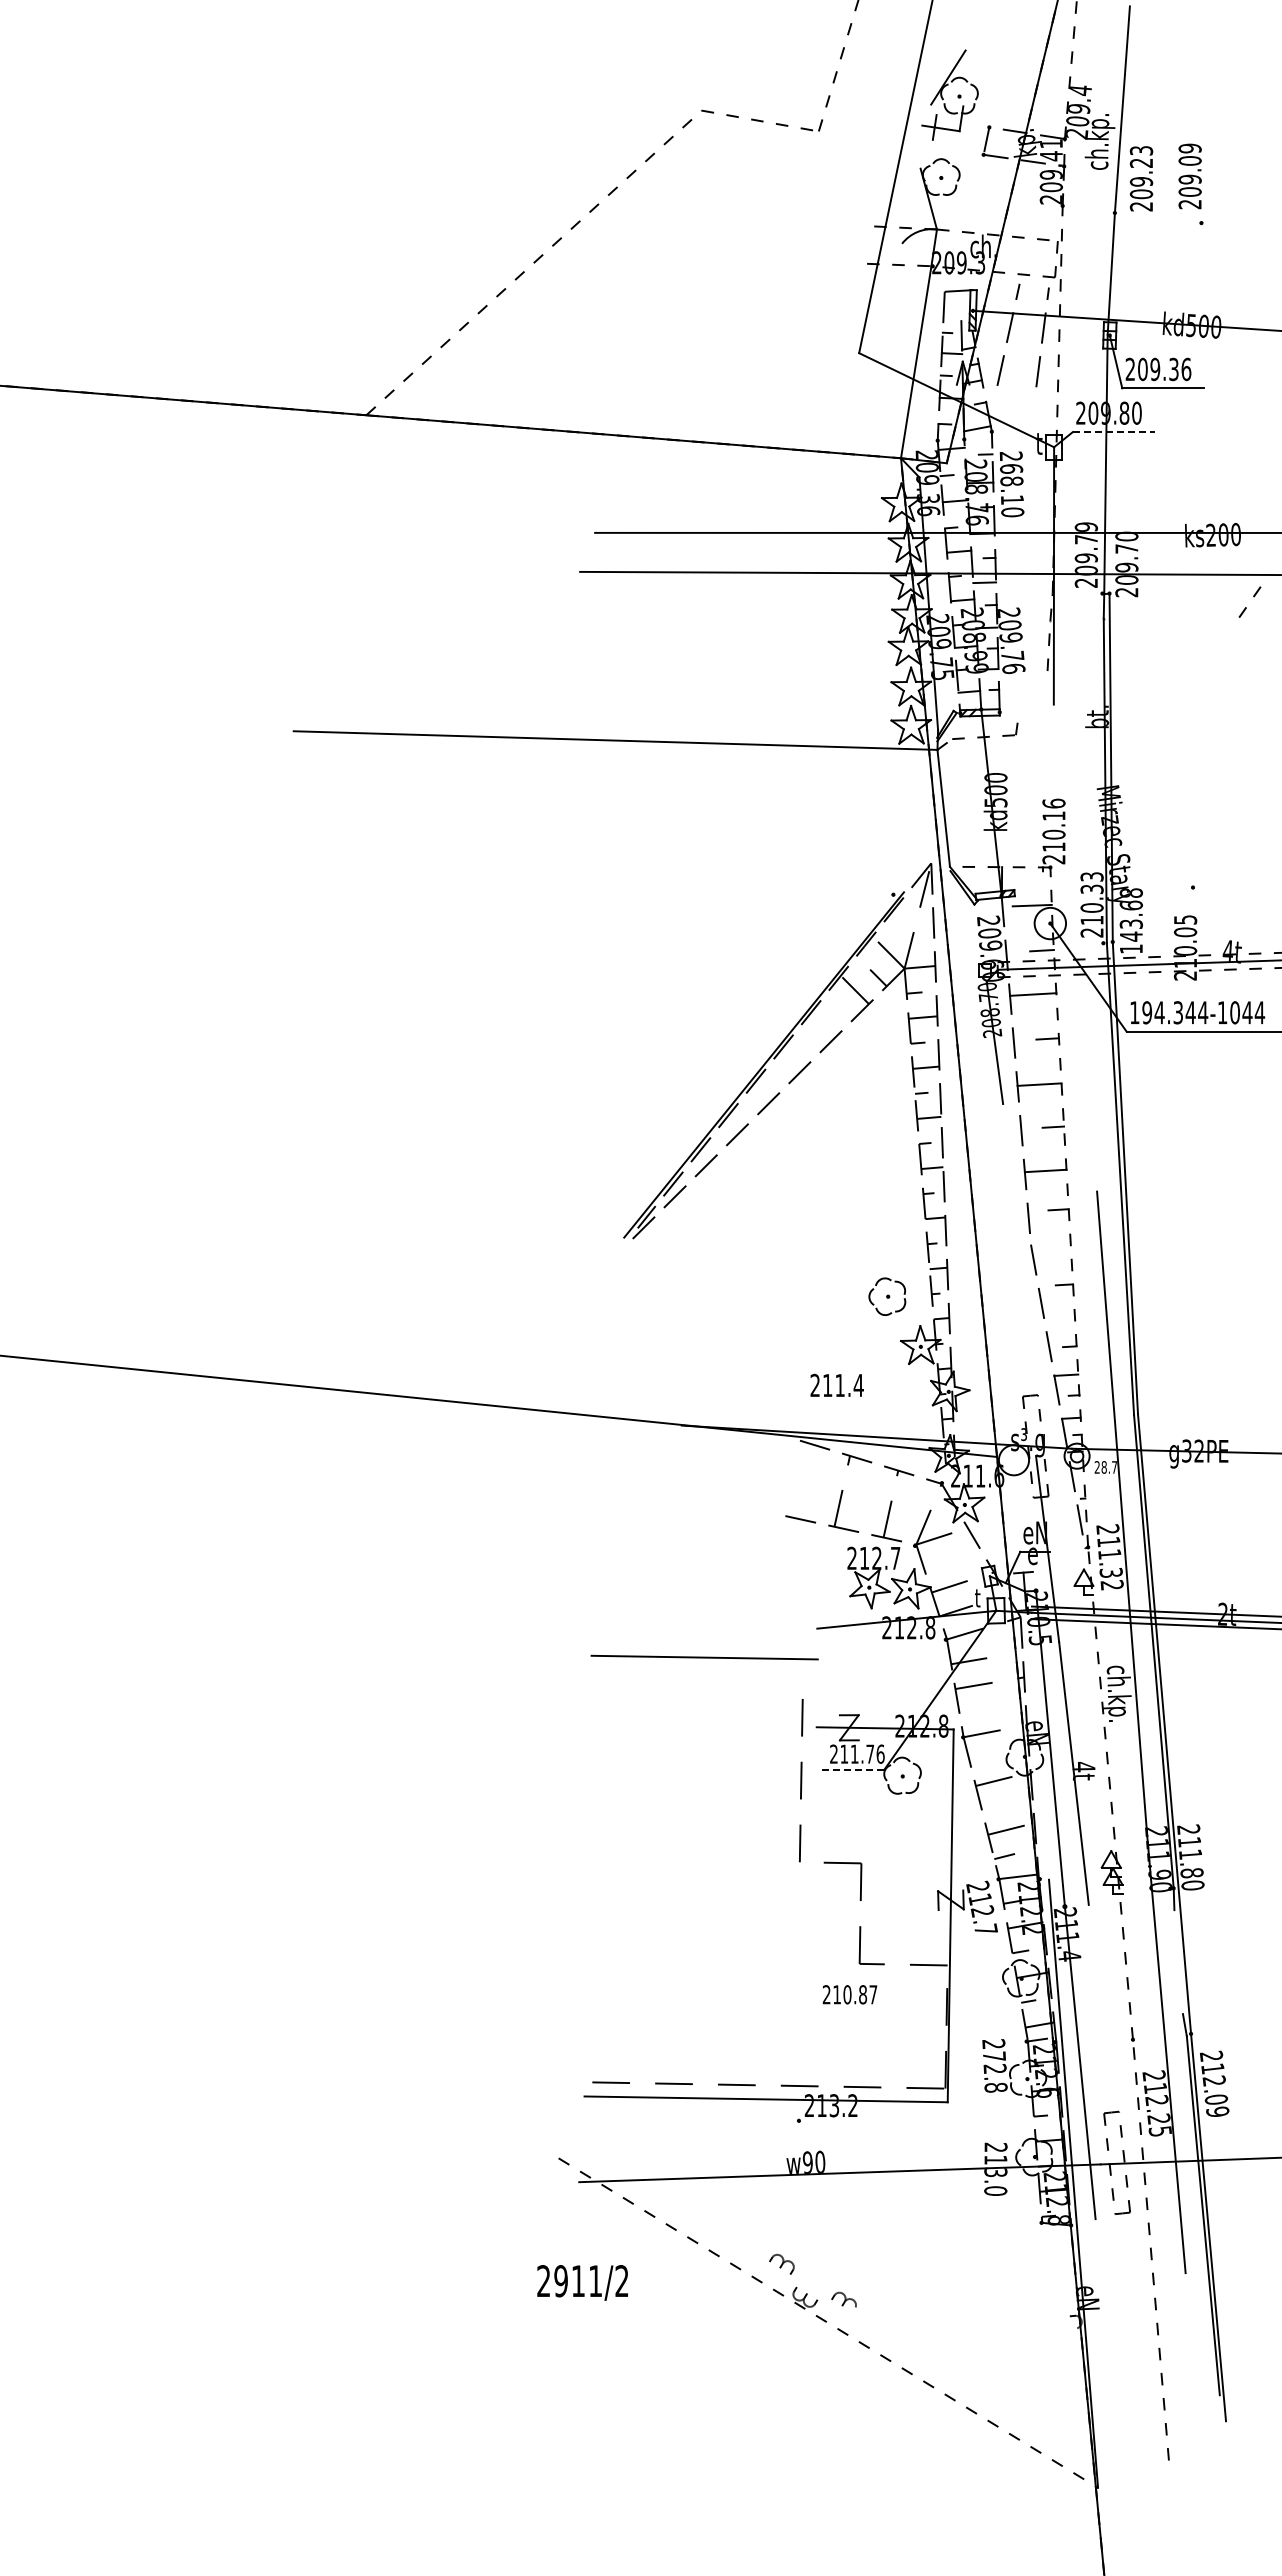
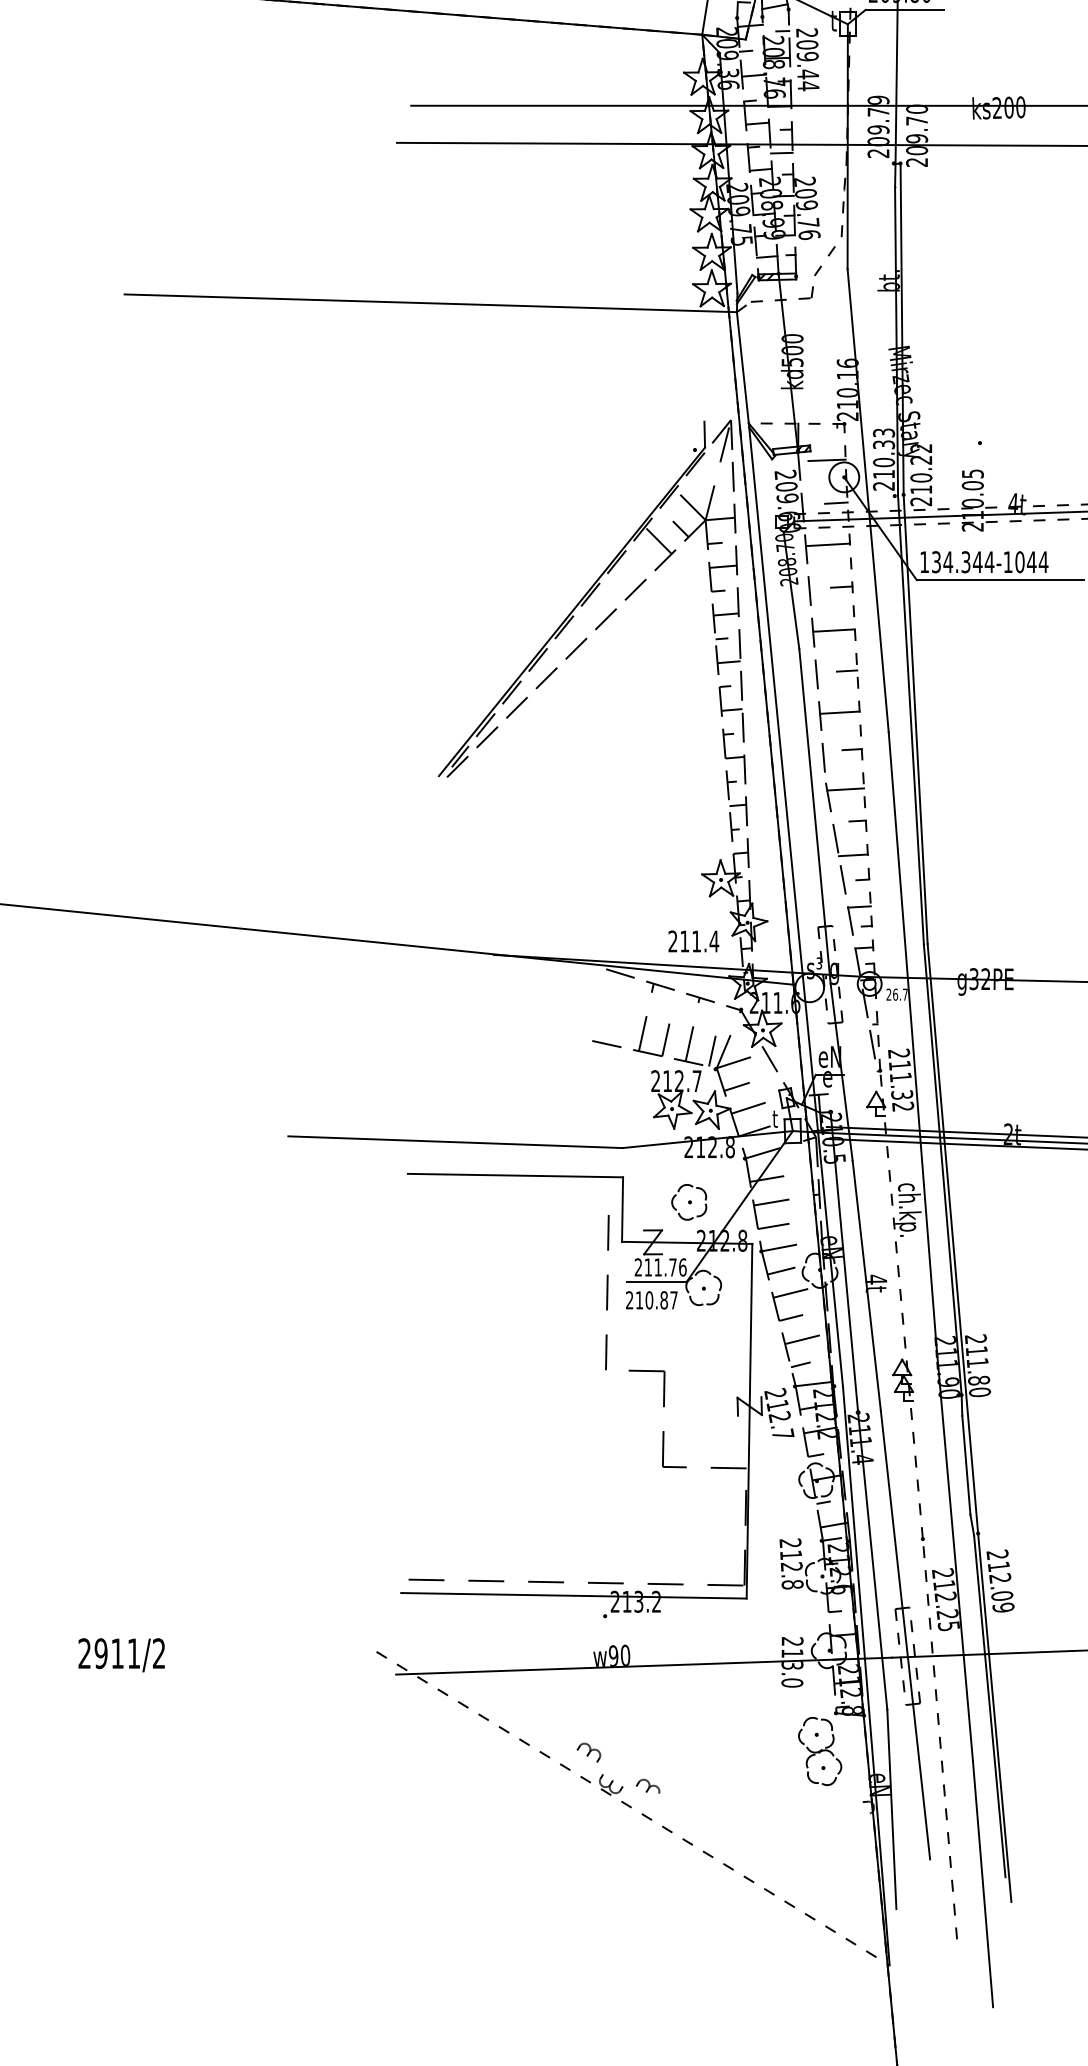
line: (1114, 432) -> (905, 10), dashed -> solid
text: (1012, 490) -> (808, 65), 268.10 -> 209.44
line: (1253, 596) -> (828, 255), moved
line: (903, 878) -> (704, 434), added
text: (1130, 920) -> (920, 474), 143.68 -> 210.22
line: (1075, 947) -> (868, 500), added
text: (1147, 1012) -> (936, 561), 194.344-1044 -> 134.344-1044
line: (1051, 1251) -> (845, 789), added
line: (1019, 1279) -> (814, 815), added
part: (887, 1296) -> (689, 1202), moved
line: (1059, 1320) -> (852, 854), added
line: (999, 1372) -> (795, 904), added
text: (836, 1384) -> (693, 940), moved
text: (1103, 1467) -> (894, 994), 28.7 -> 26.7
line: (862, 1514) -> (665, 1039), added
line: (911, 1526) -> (712, 1050), added
line: (937, 1563) -> (736, 1086), added
line: (641, 1622) -> (455, 1142), added
line: (816, 1693) -> (621, 1209), added
line: (975, 1710) -> (773, 1225), added
line: (984, 1757) -> (781, 1270), added
line: (853, 1769) -> (657, 1282), dashed -> solid
line: (994, 1807) -> (791, 1318), added
line: (1178, 1962) -> (966, 1465), added
text: (849, 1994) -> (651, 1300), moved
text: (994, 2056) -> (791, 1555), 272.8 -> 212.8
line: (1114, 2140) -> (905, 1634), added
part: (1024, 2262) -> (819, 1750), added
text: (582, 2282) -> (121, 1654), moved
line: (1100, 2323) -> (891, 1808), added
line: (1195, 2402) -> (982, 1884), added

